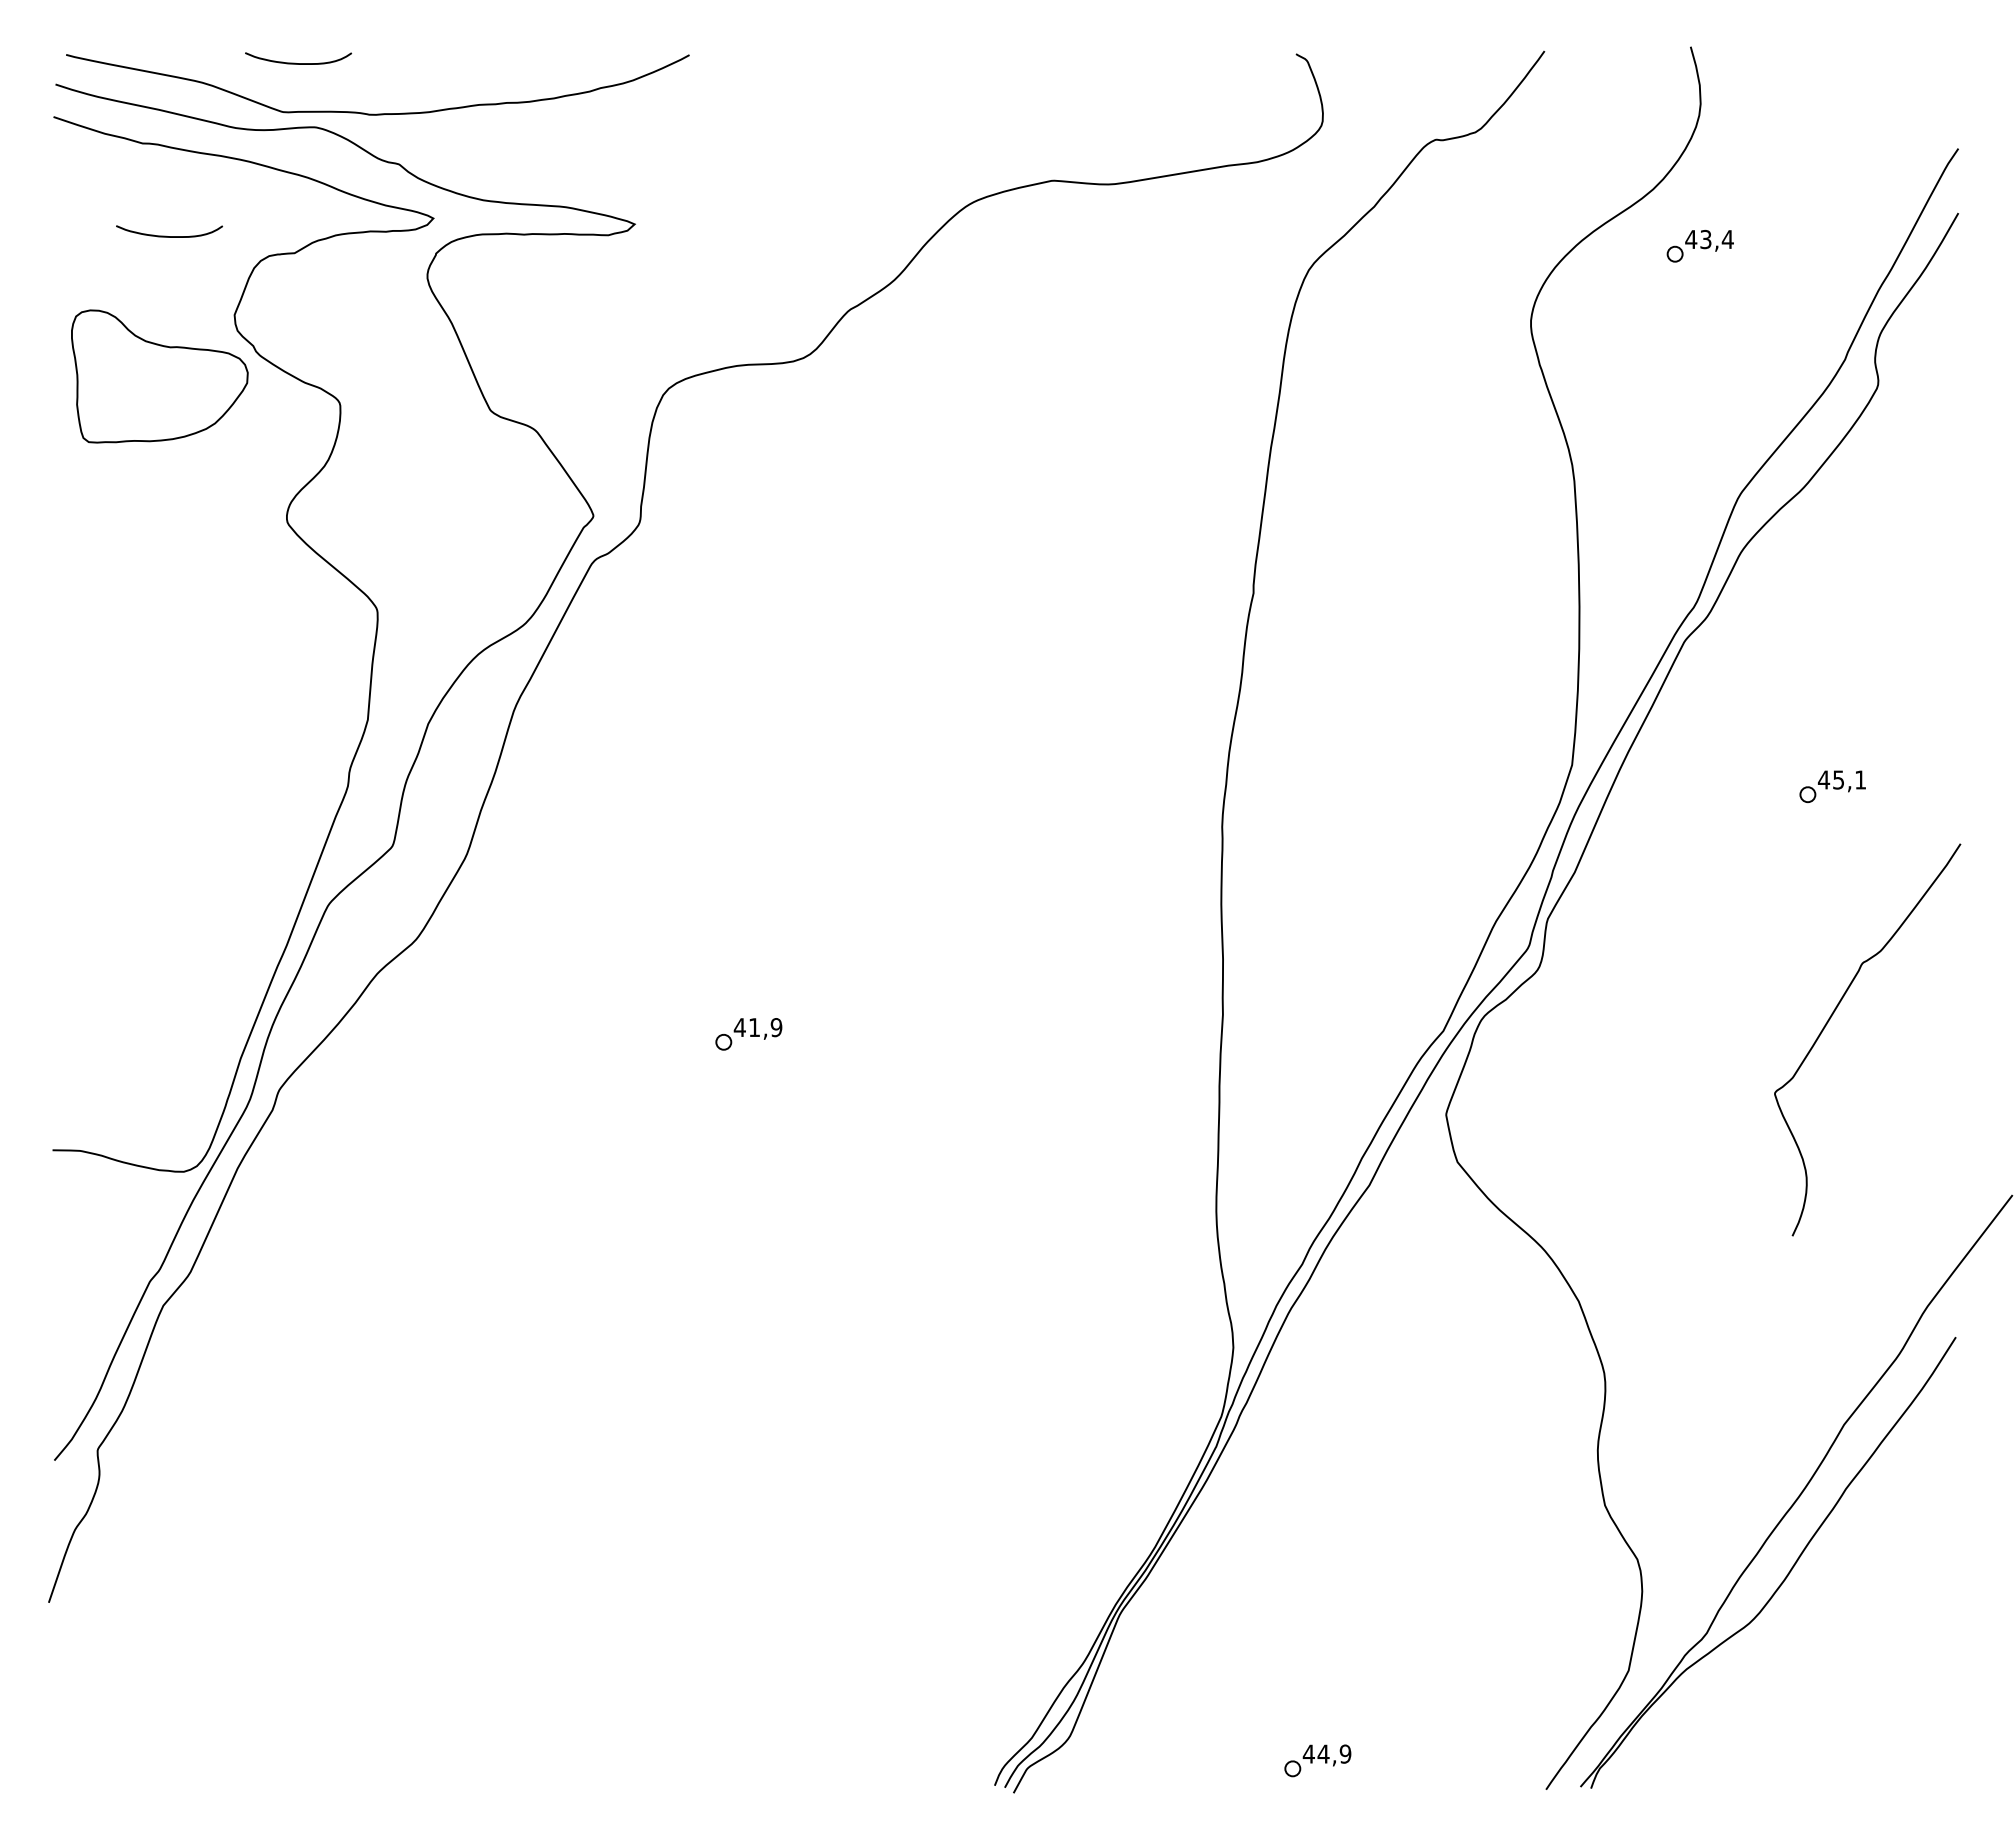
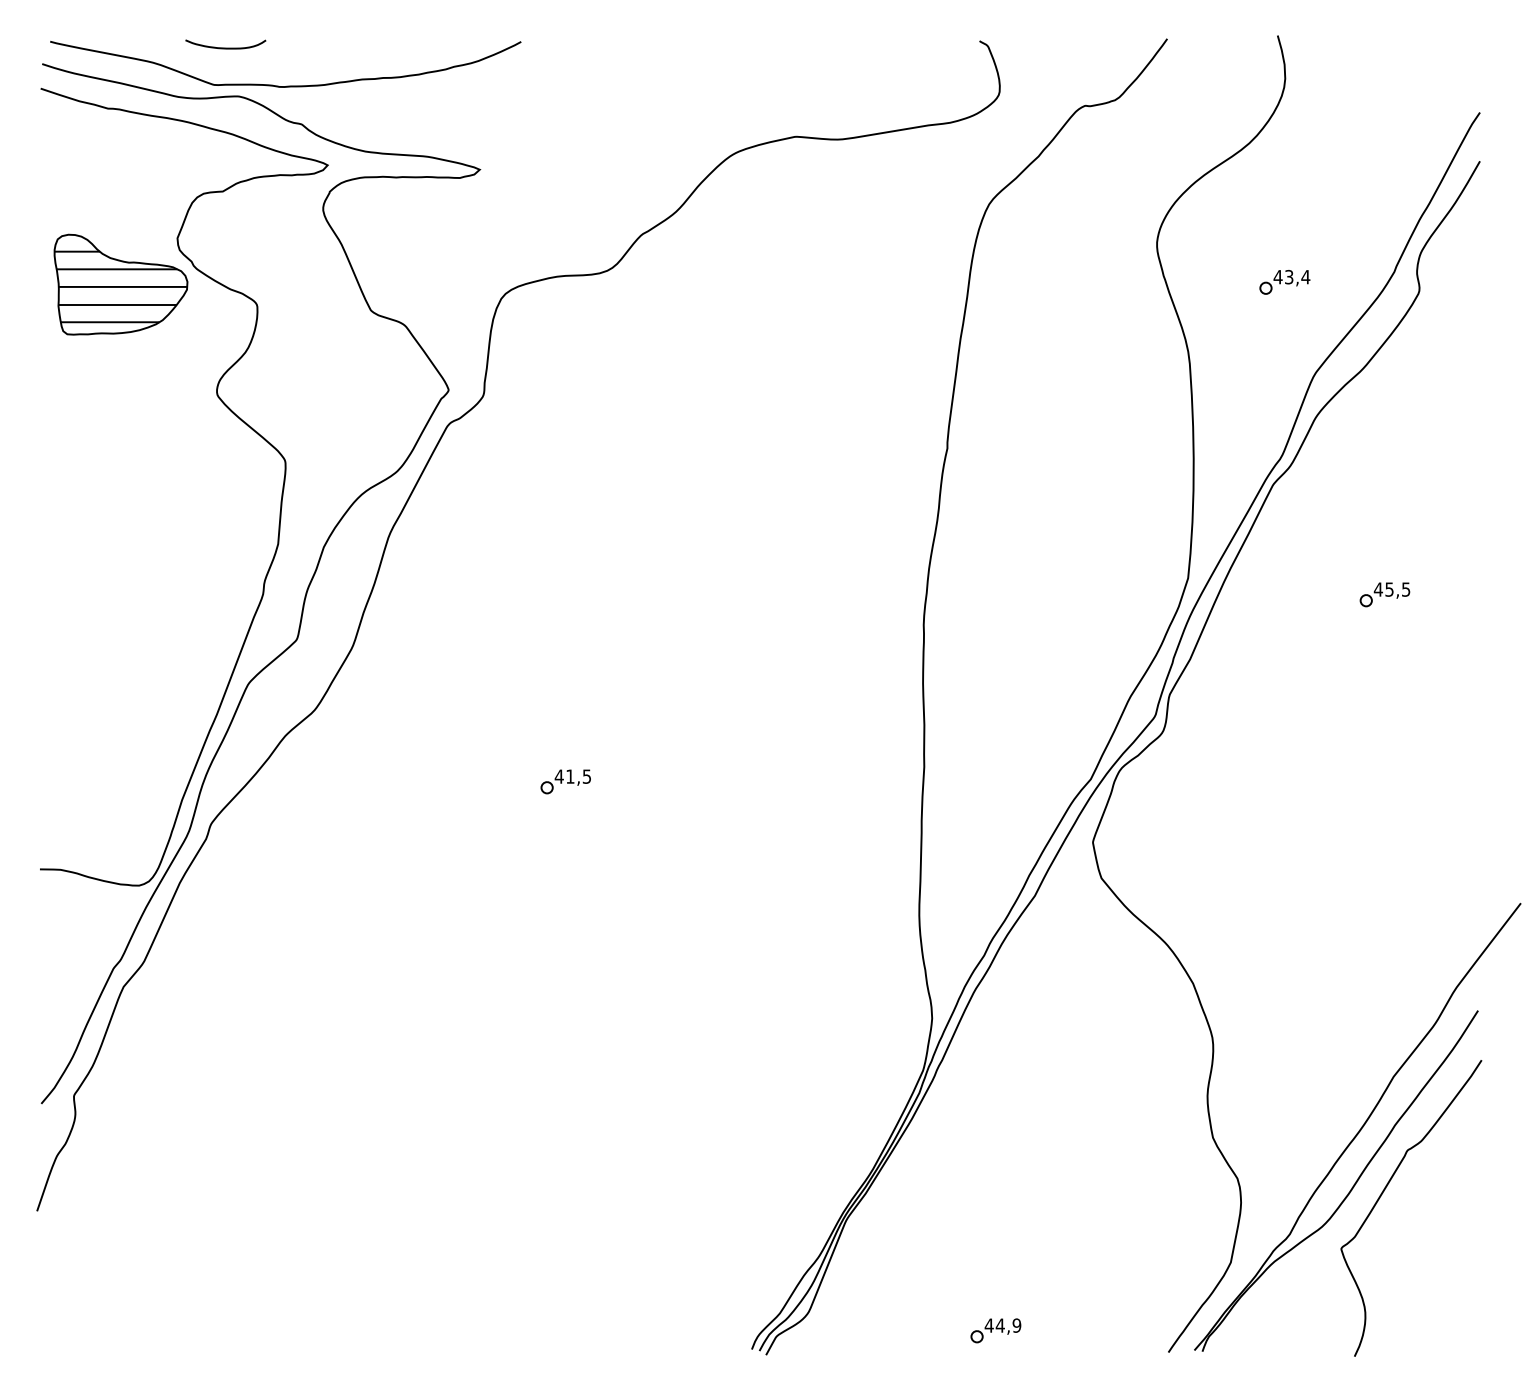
curve: (166, 235) -> (126, 178), removed
part: (1699, 246) -> (1284, 282), moved
hatch: (159, 379) -> (120, 286), added
text: (1860, 779) -> (1406, 589), 45,1 -> 45,5
curve: (1832, 1016) -> (1384, 1190), moved
text: (776, 1027) -> (586, 776), 41,9 -> 41,5

